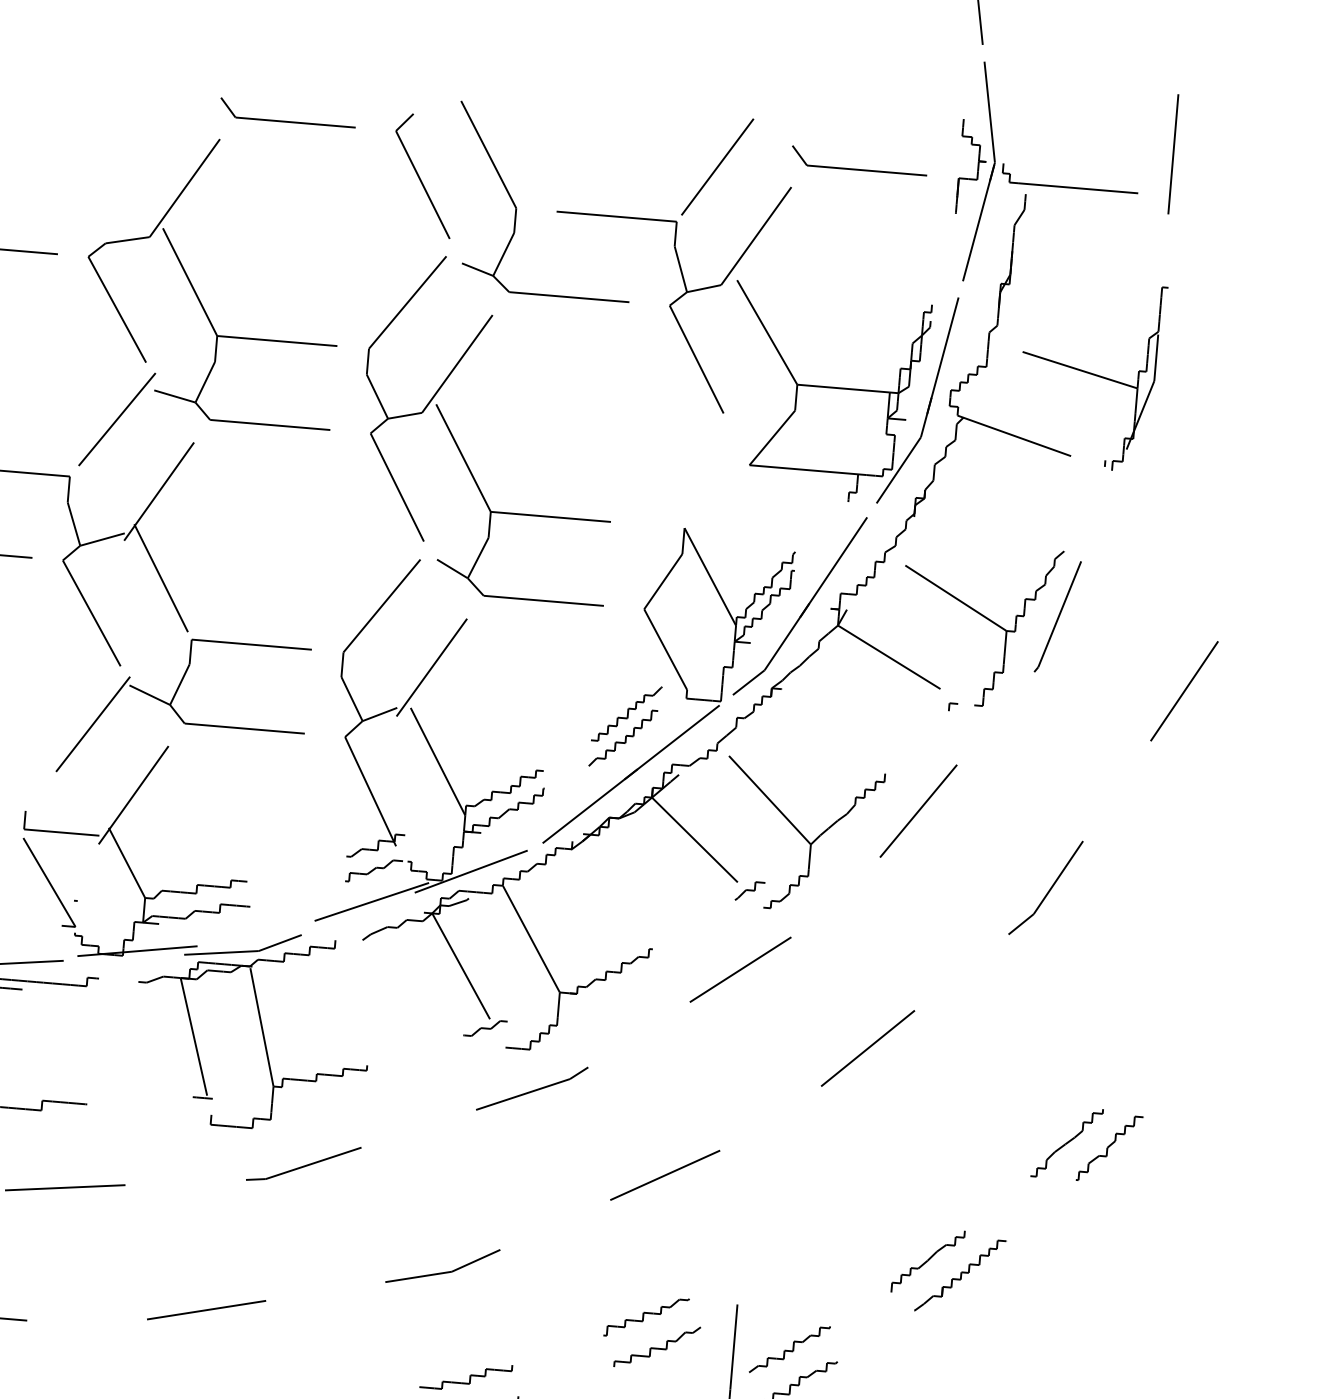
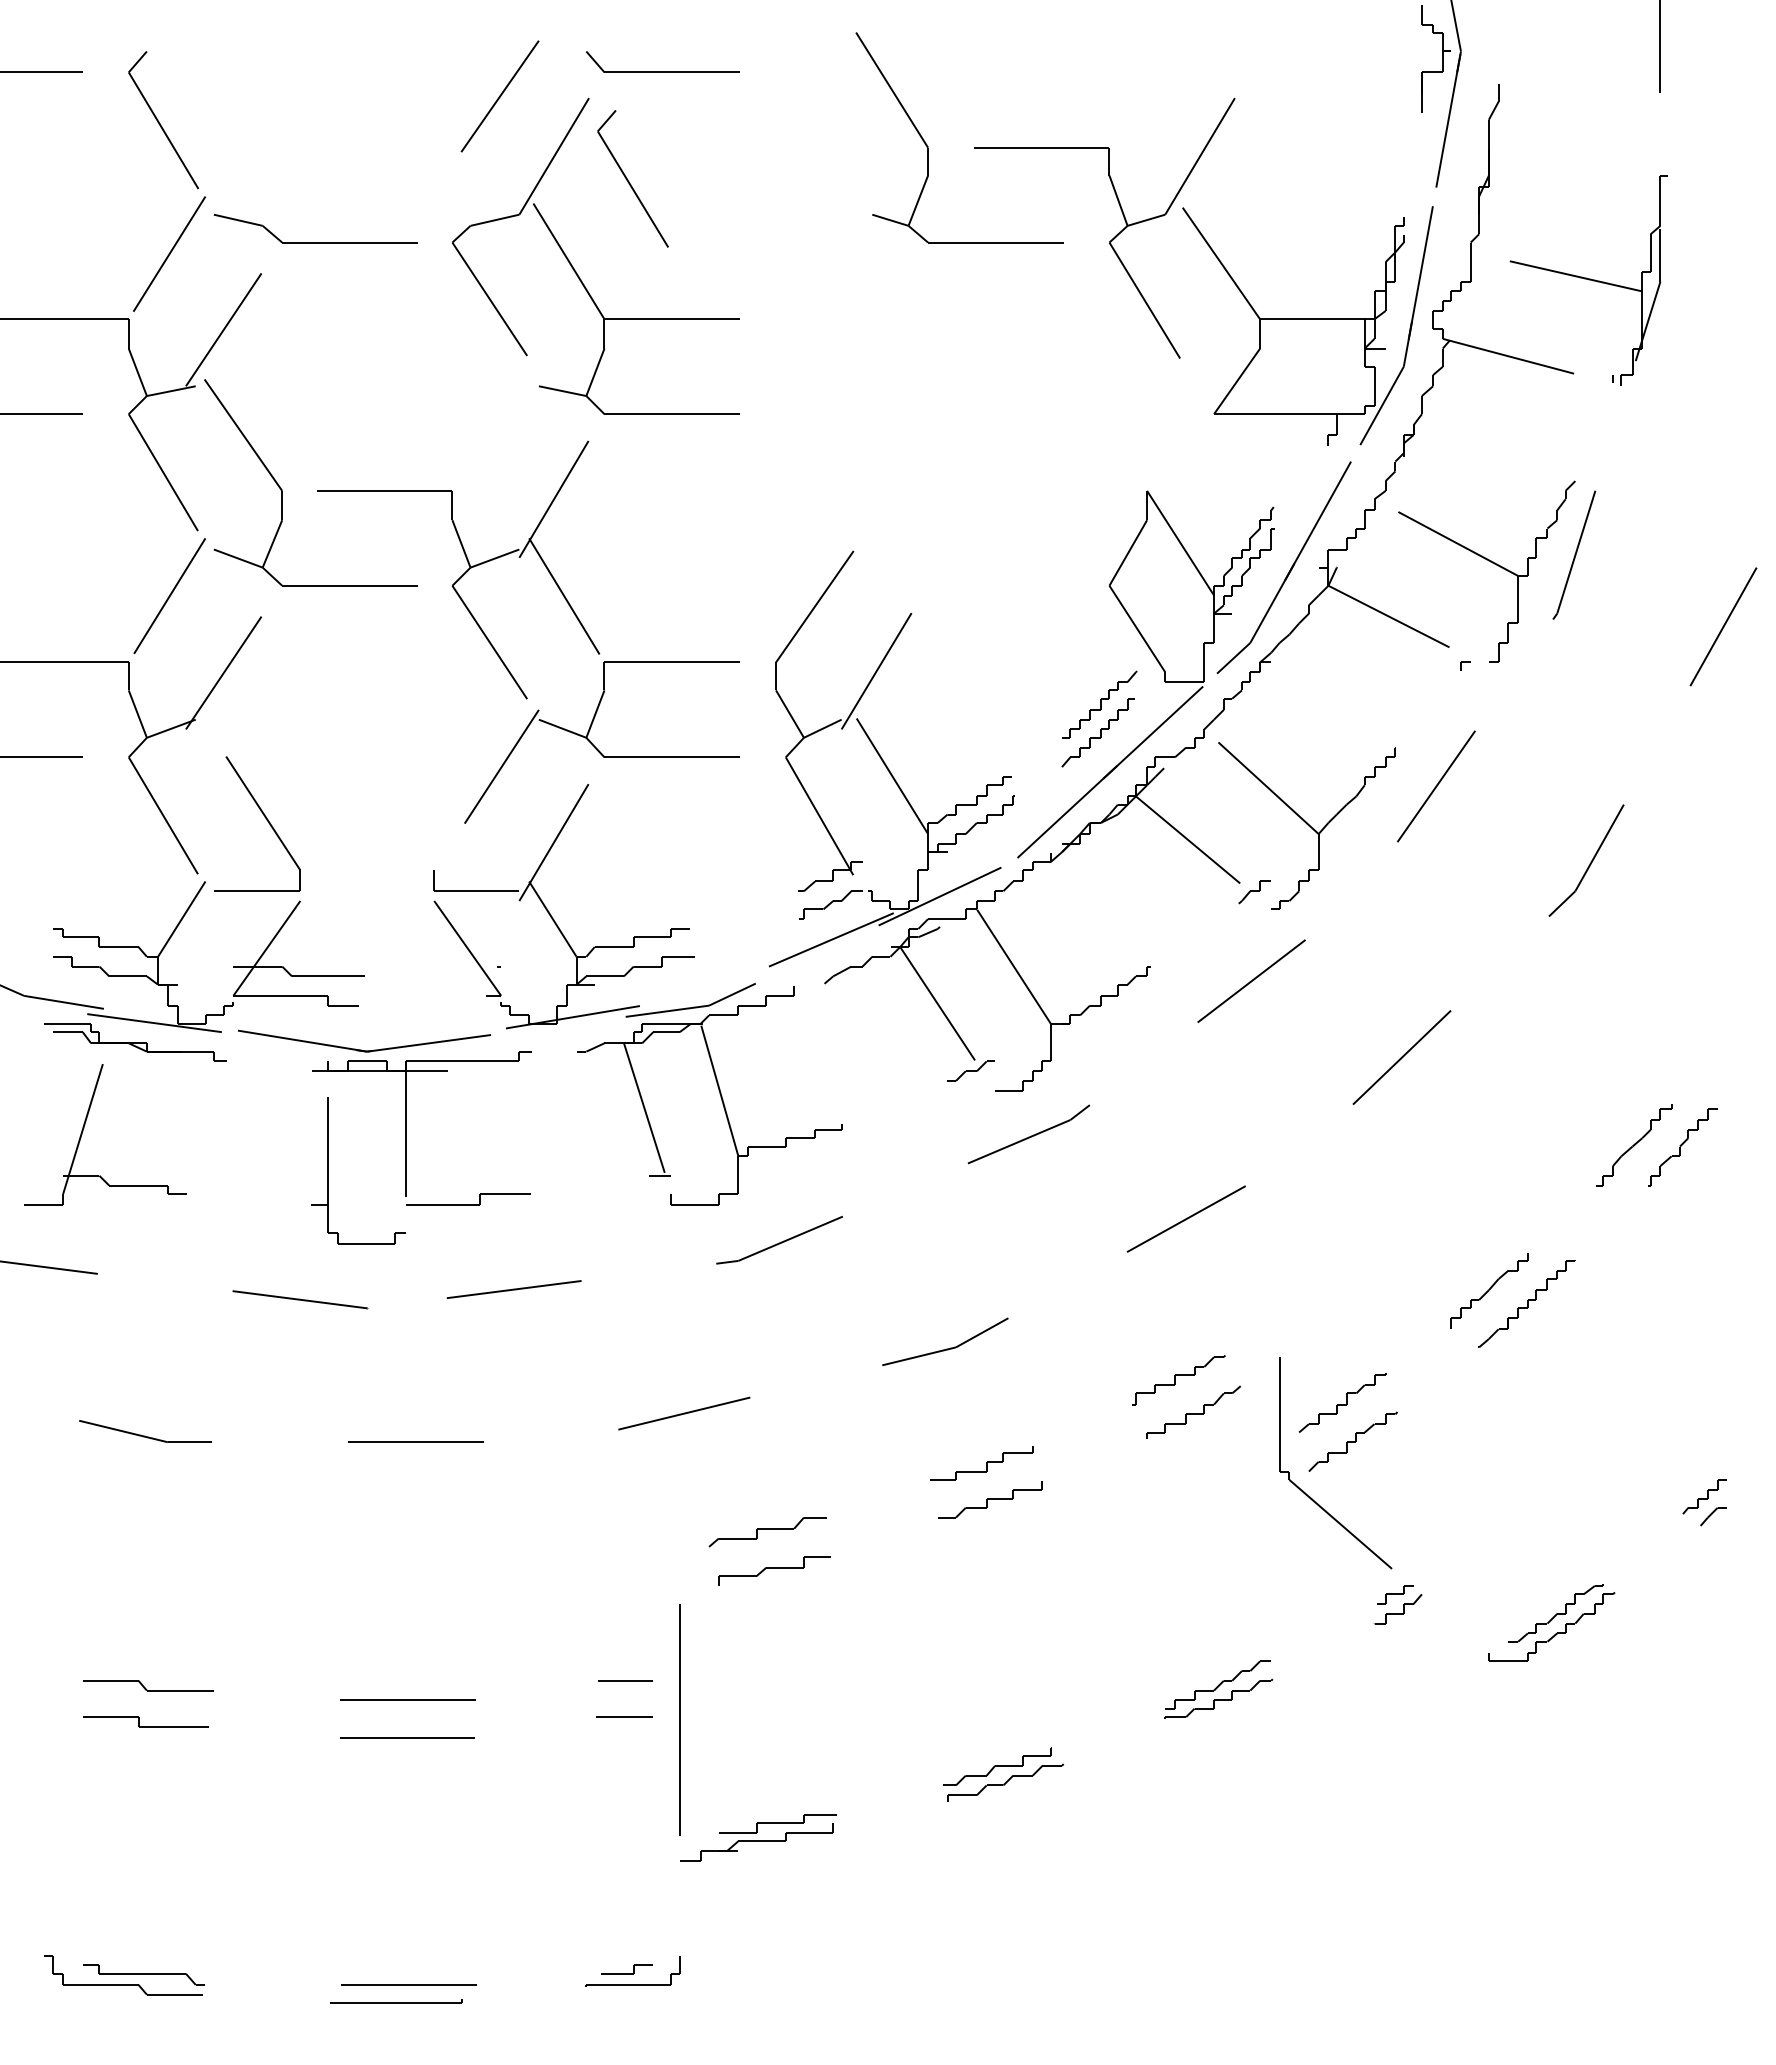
line: (717, 166) -> (1149, 82), removed
part: (858, 169) -> (1308, 71), removed
part: (423, 175) -> (632, 178), moved
part: (1070, 186) -> (1547, 71), removed
line: (116, 419) -> (499, 96), moved
part: (458, 445) -> (885, 419), removed

